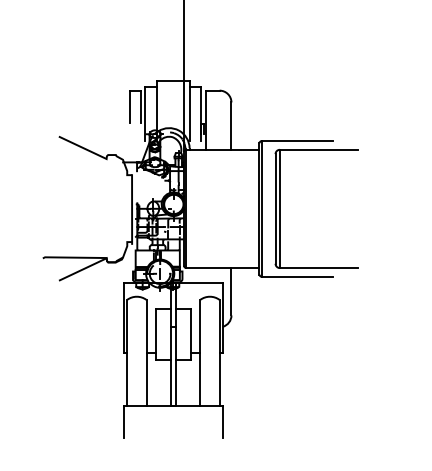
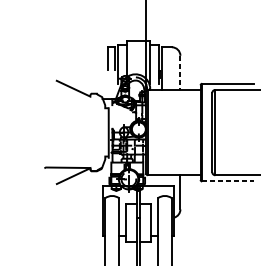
line: (231, 126) -> (180, 73), solid -> dashed
line: (297, 276) -> (228, 181), solid -> dashed

